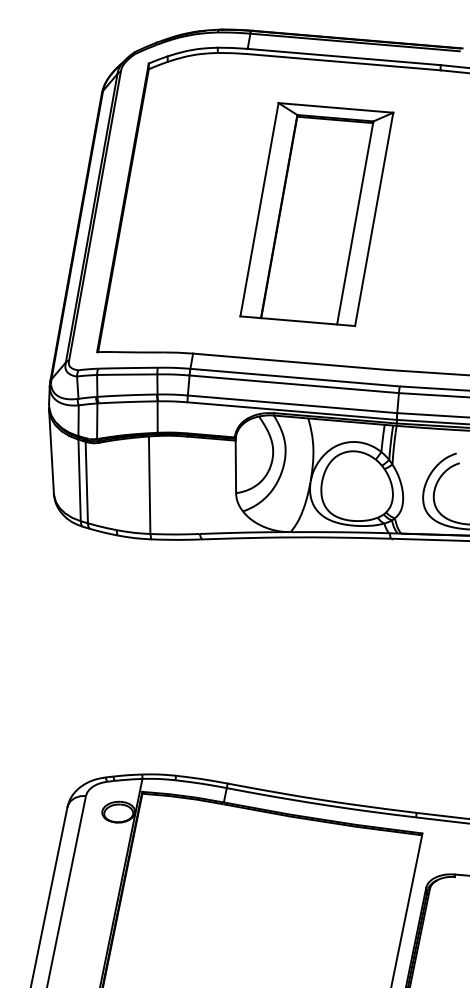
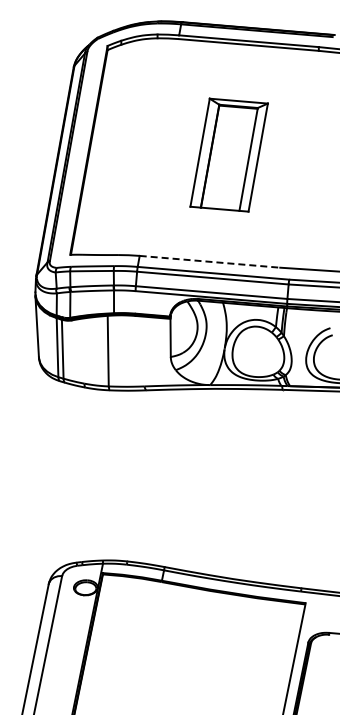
part: (315, 213) -> (228, 154), size x0.7
line: (289, 361) -> (209, 261), solid -> dashed

